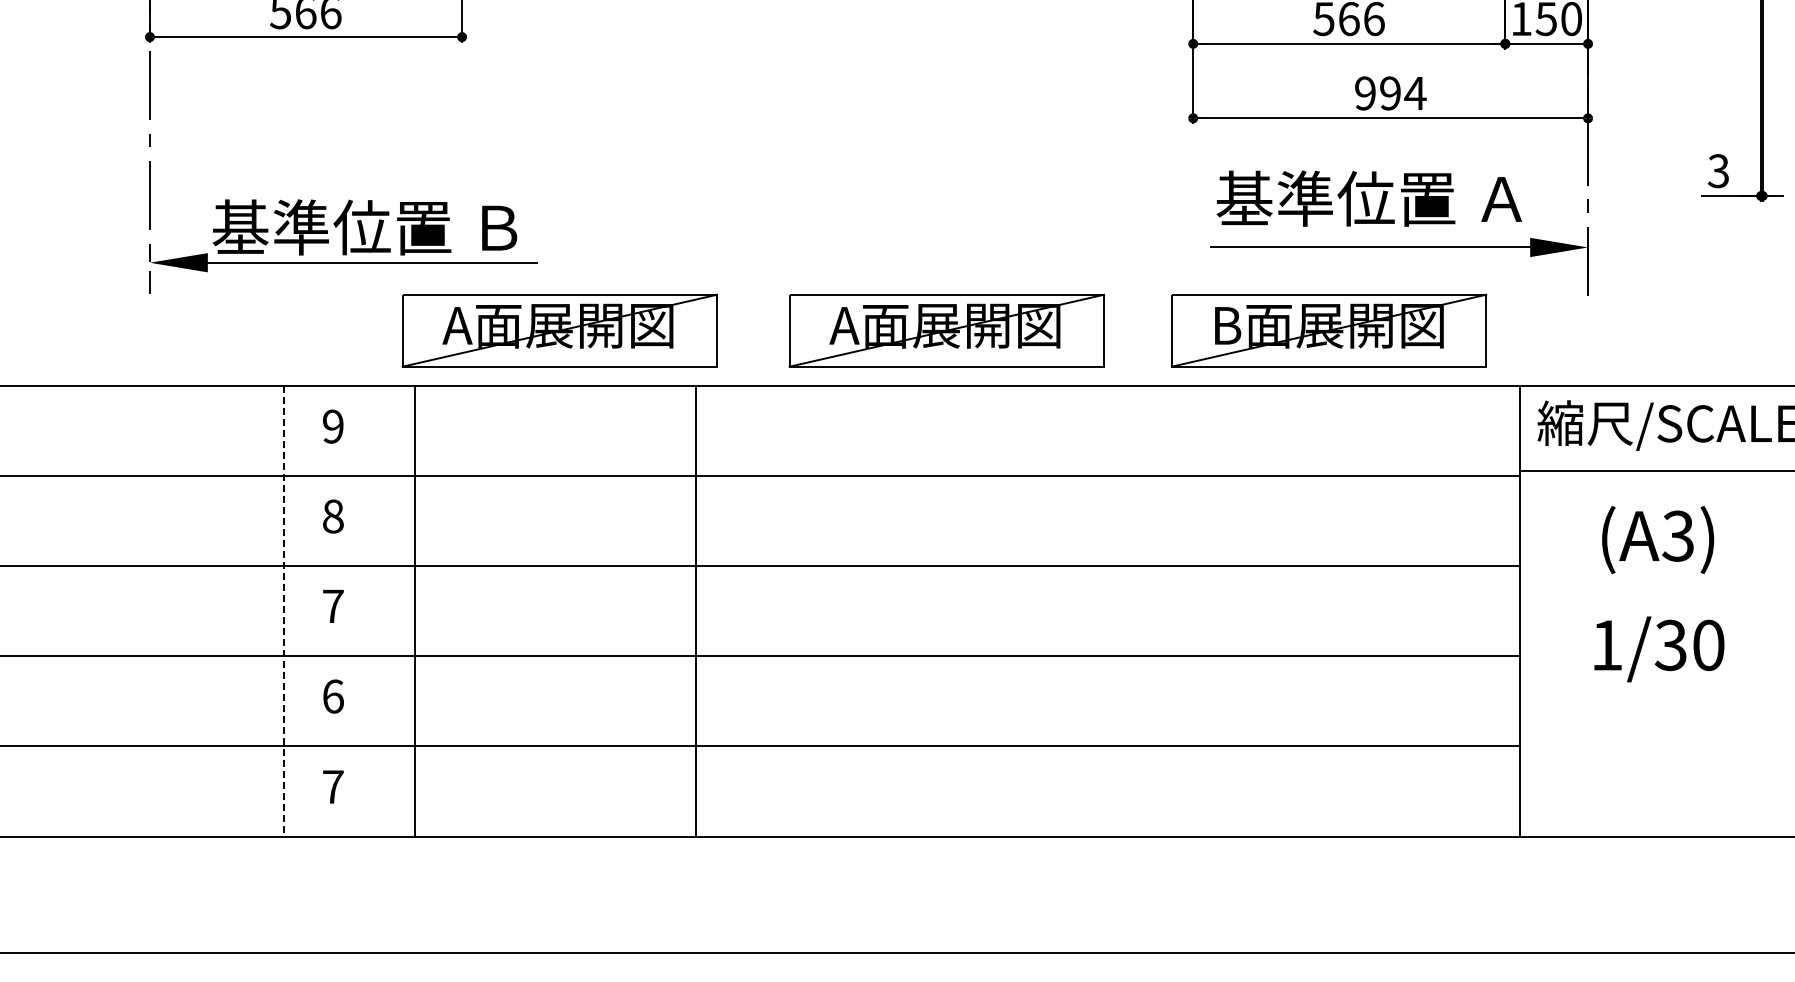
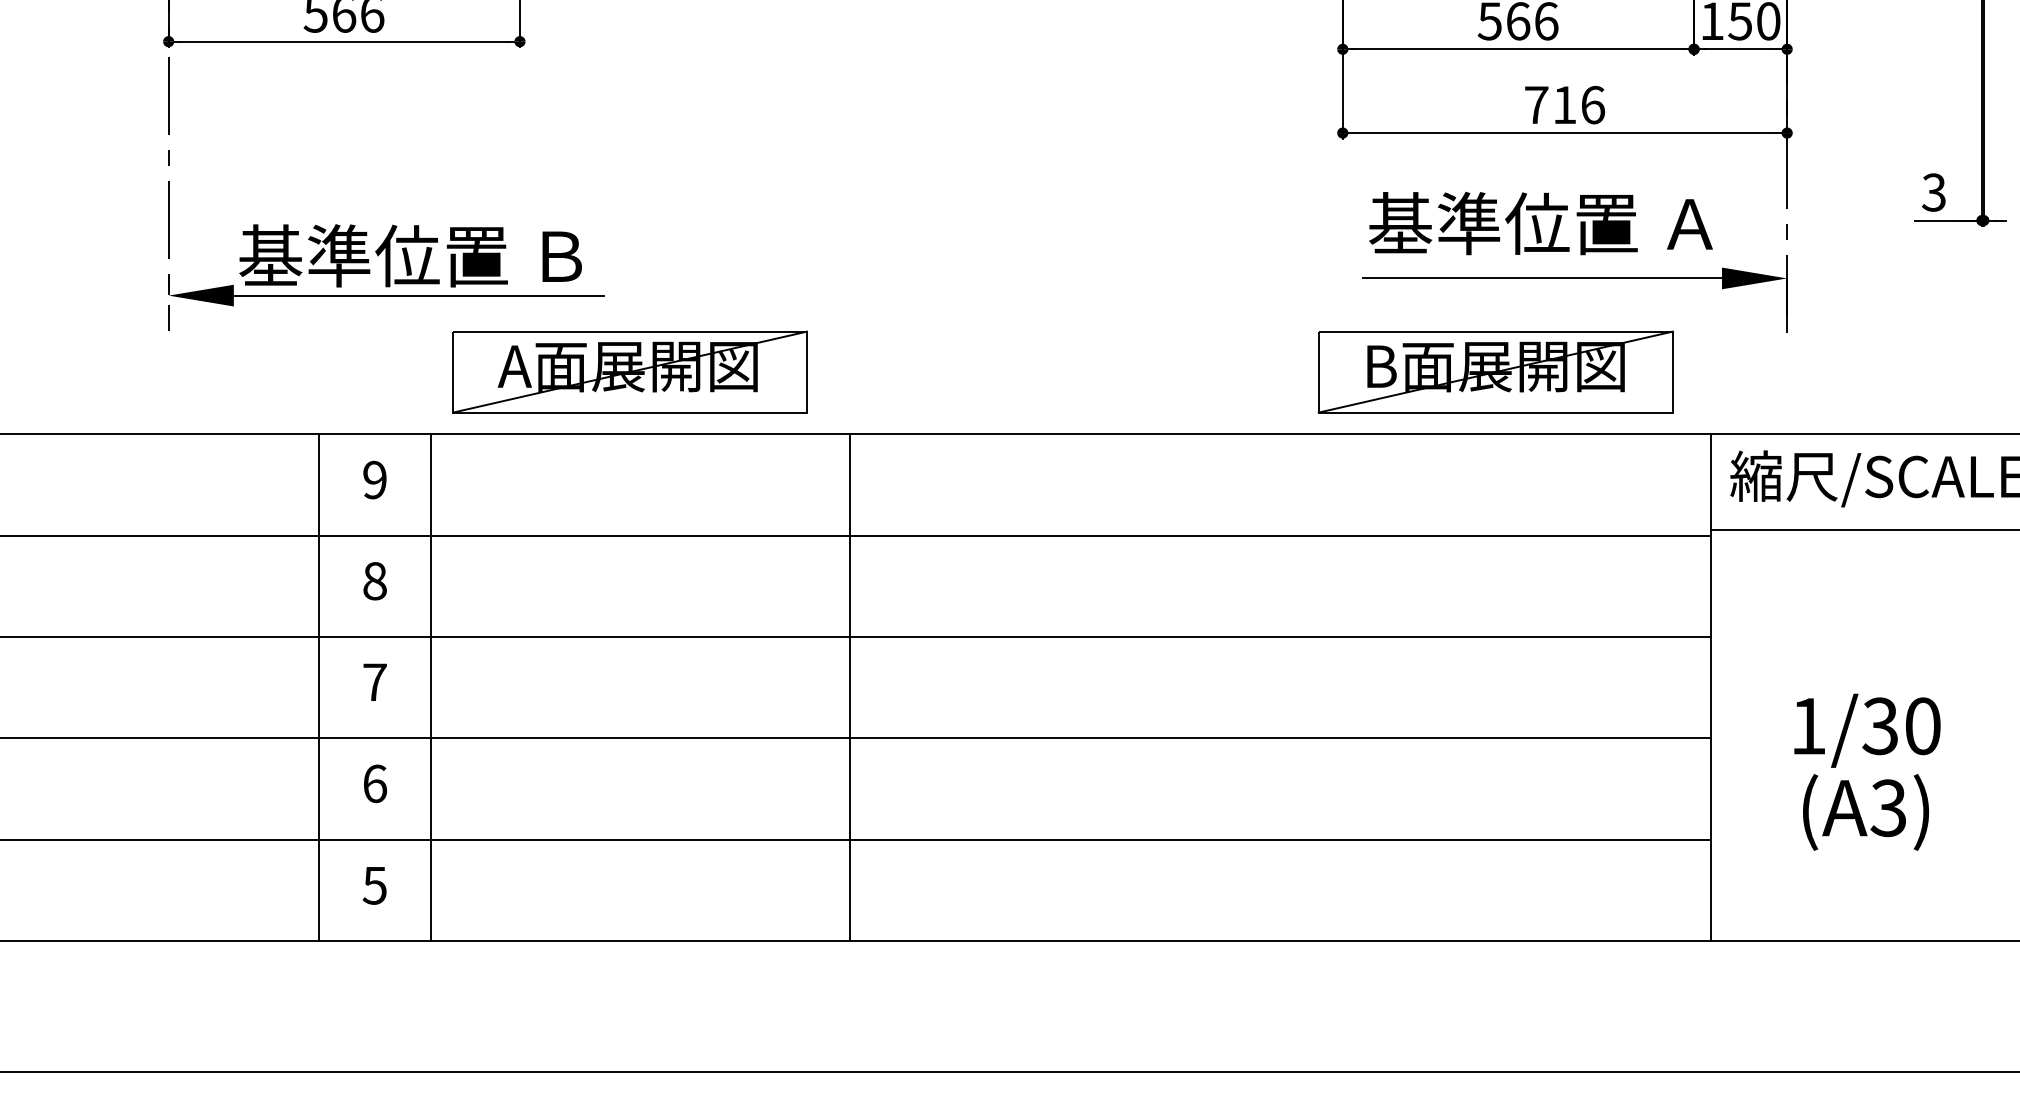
text: (1390, 93) -> (1564, 105), 994 -> 716
part: (946, 330) -> (1065, 371), removed
text: (1658, 539) -> (1866, 811), moved
line: (283, 611) -> (319, 688), dashed -> solid
line: (415, 611) -> (431, 688), moved
line: (696, 611) -> (850, 688), moved
text: (332, 787) -> (374, 886), 7 -> 5

